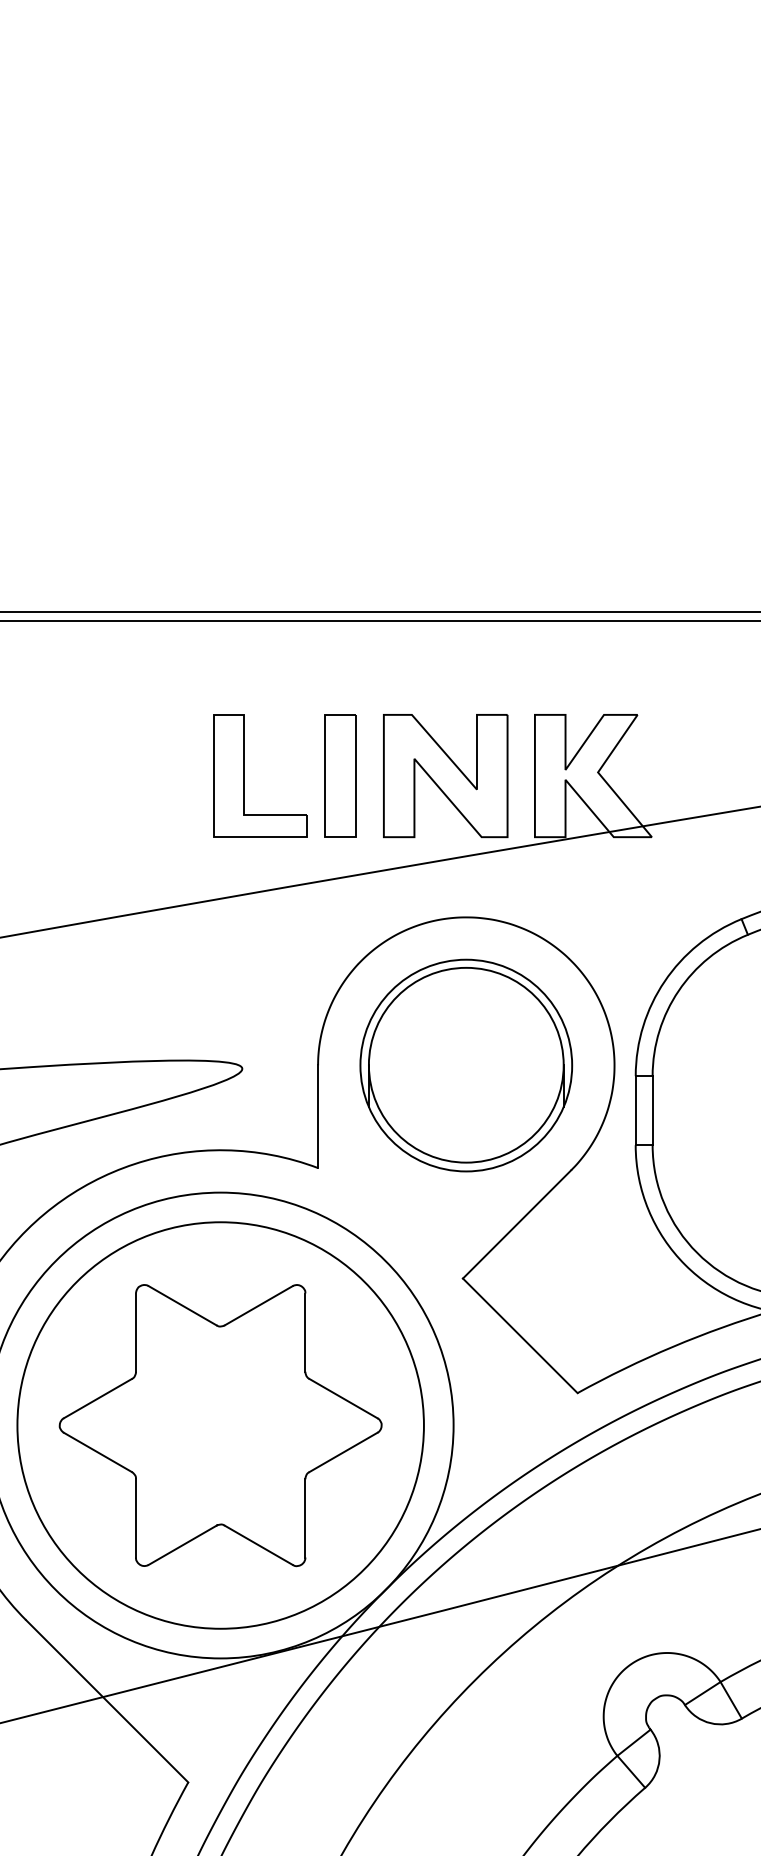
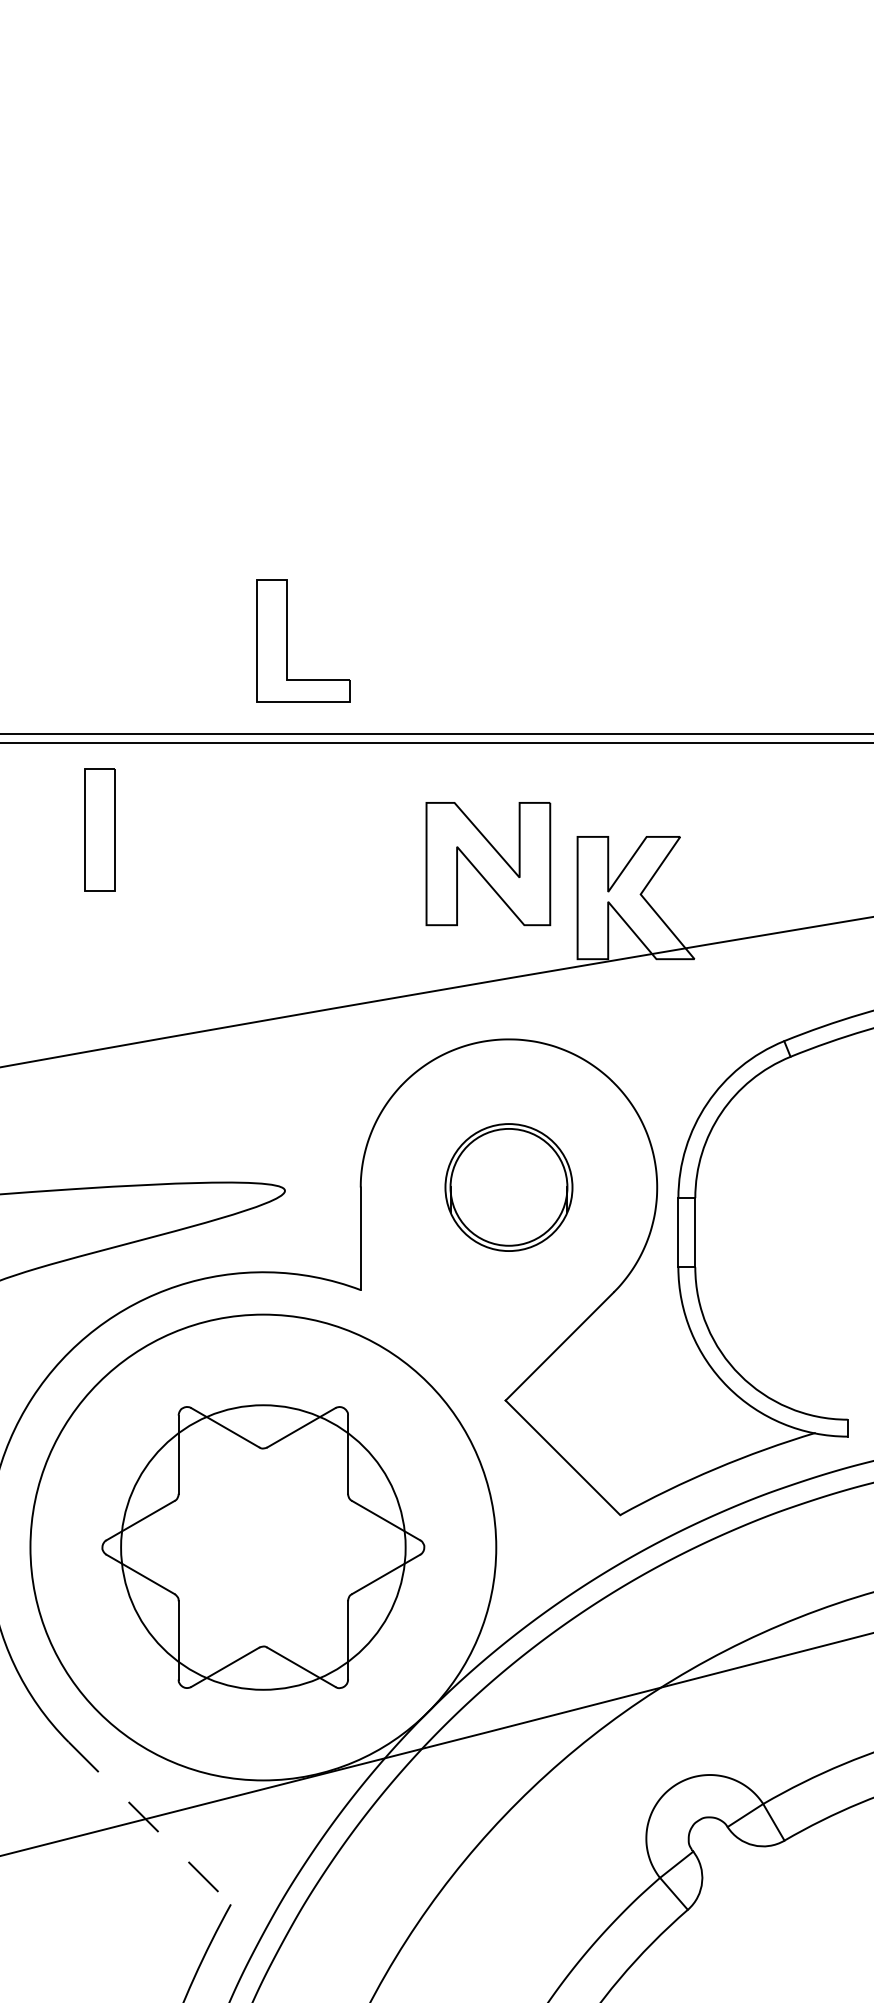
part: (244, 775) -> (287, 640), moved
part: (339, 775) -> (99, 829), moved
part: (445, 776) -> (488, 864), moved
part: (465, 1065) -> (508, 1187), size x0.6
circle: (220, 1425) -> (263, 1547), size x0.7
line: (106, 1701) -> (149, 1823), solid -> dashed

